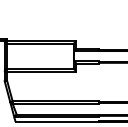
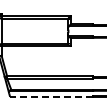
line: (57, 121) -> (52, 96), solid -> dashed

